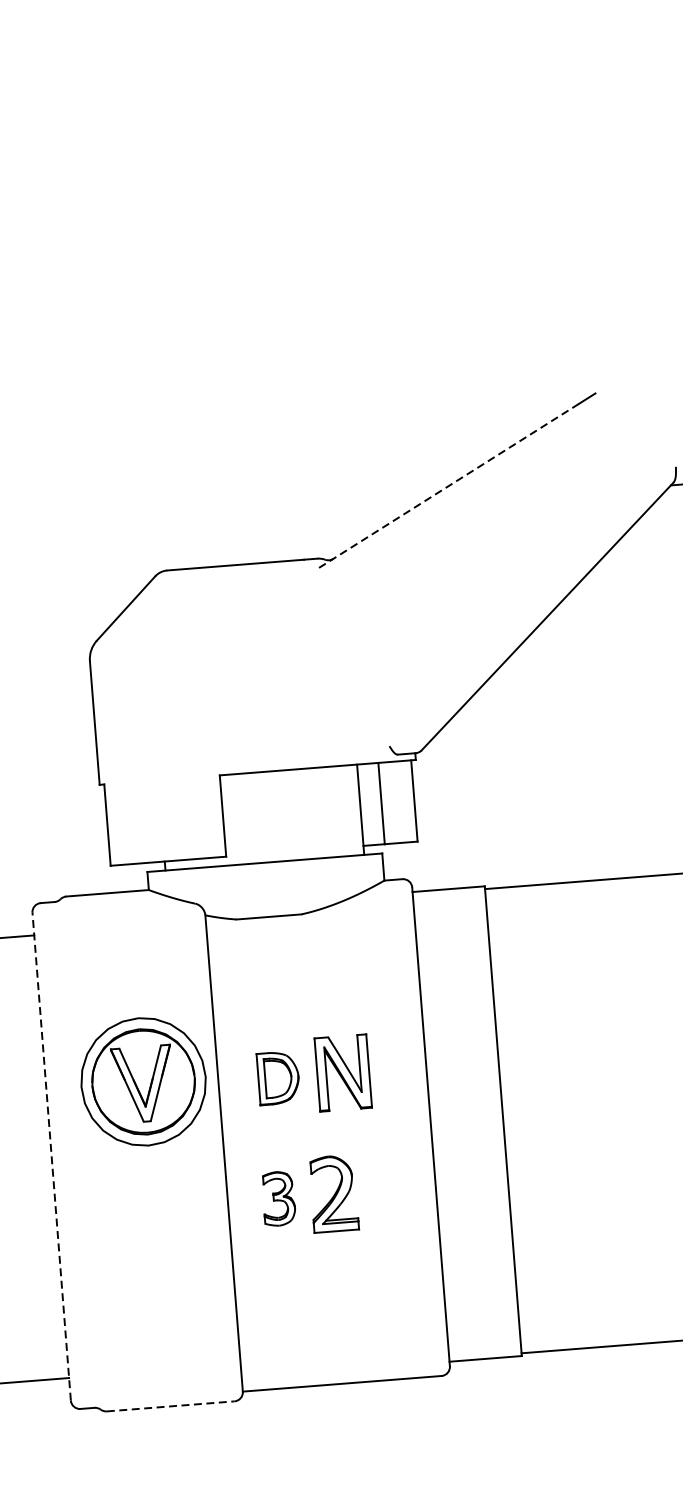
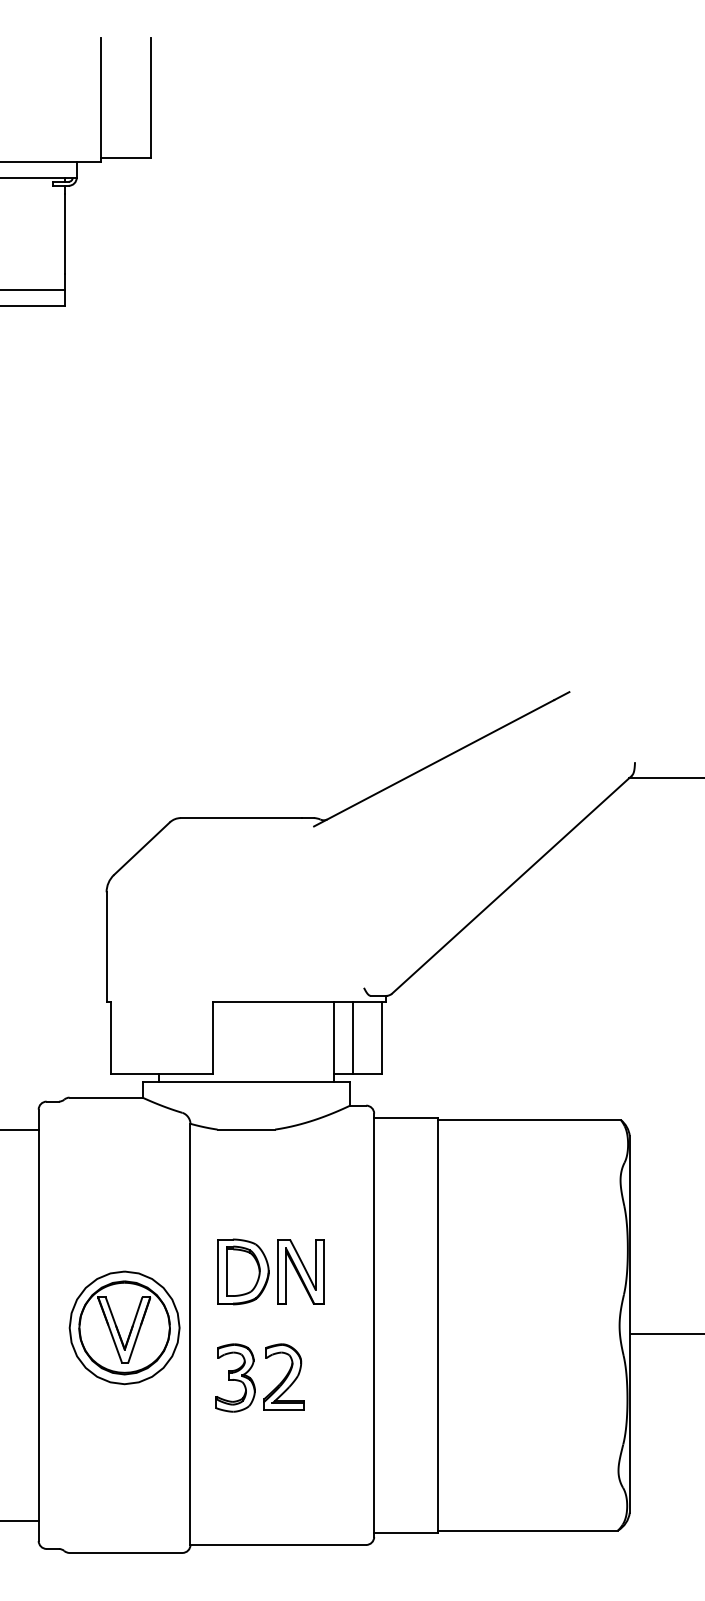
line: (449, 486) -> (434, 763), dashed -> solid
part: (278, 1077) -> (243, 1271), size x1.43
part: (143, 1081) -> (124, 1327), moved
line: (51, 1156) -> (38, 1325), dashed -> solid
part: (278, 1198) -> (235, 1377), size x1.43
line: (171, 1405) -> (126, 1552), dashed -> solid

